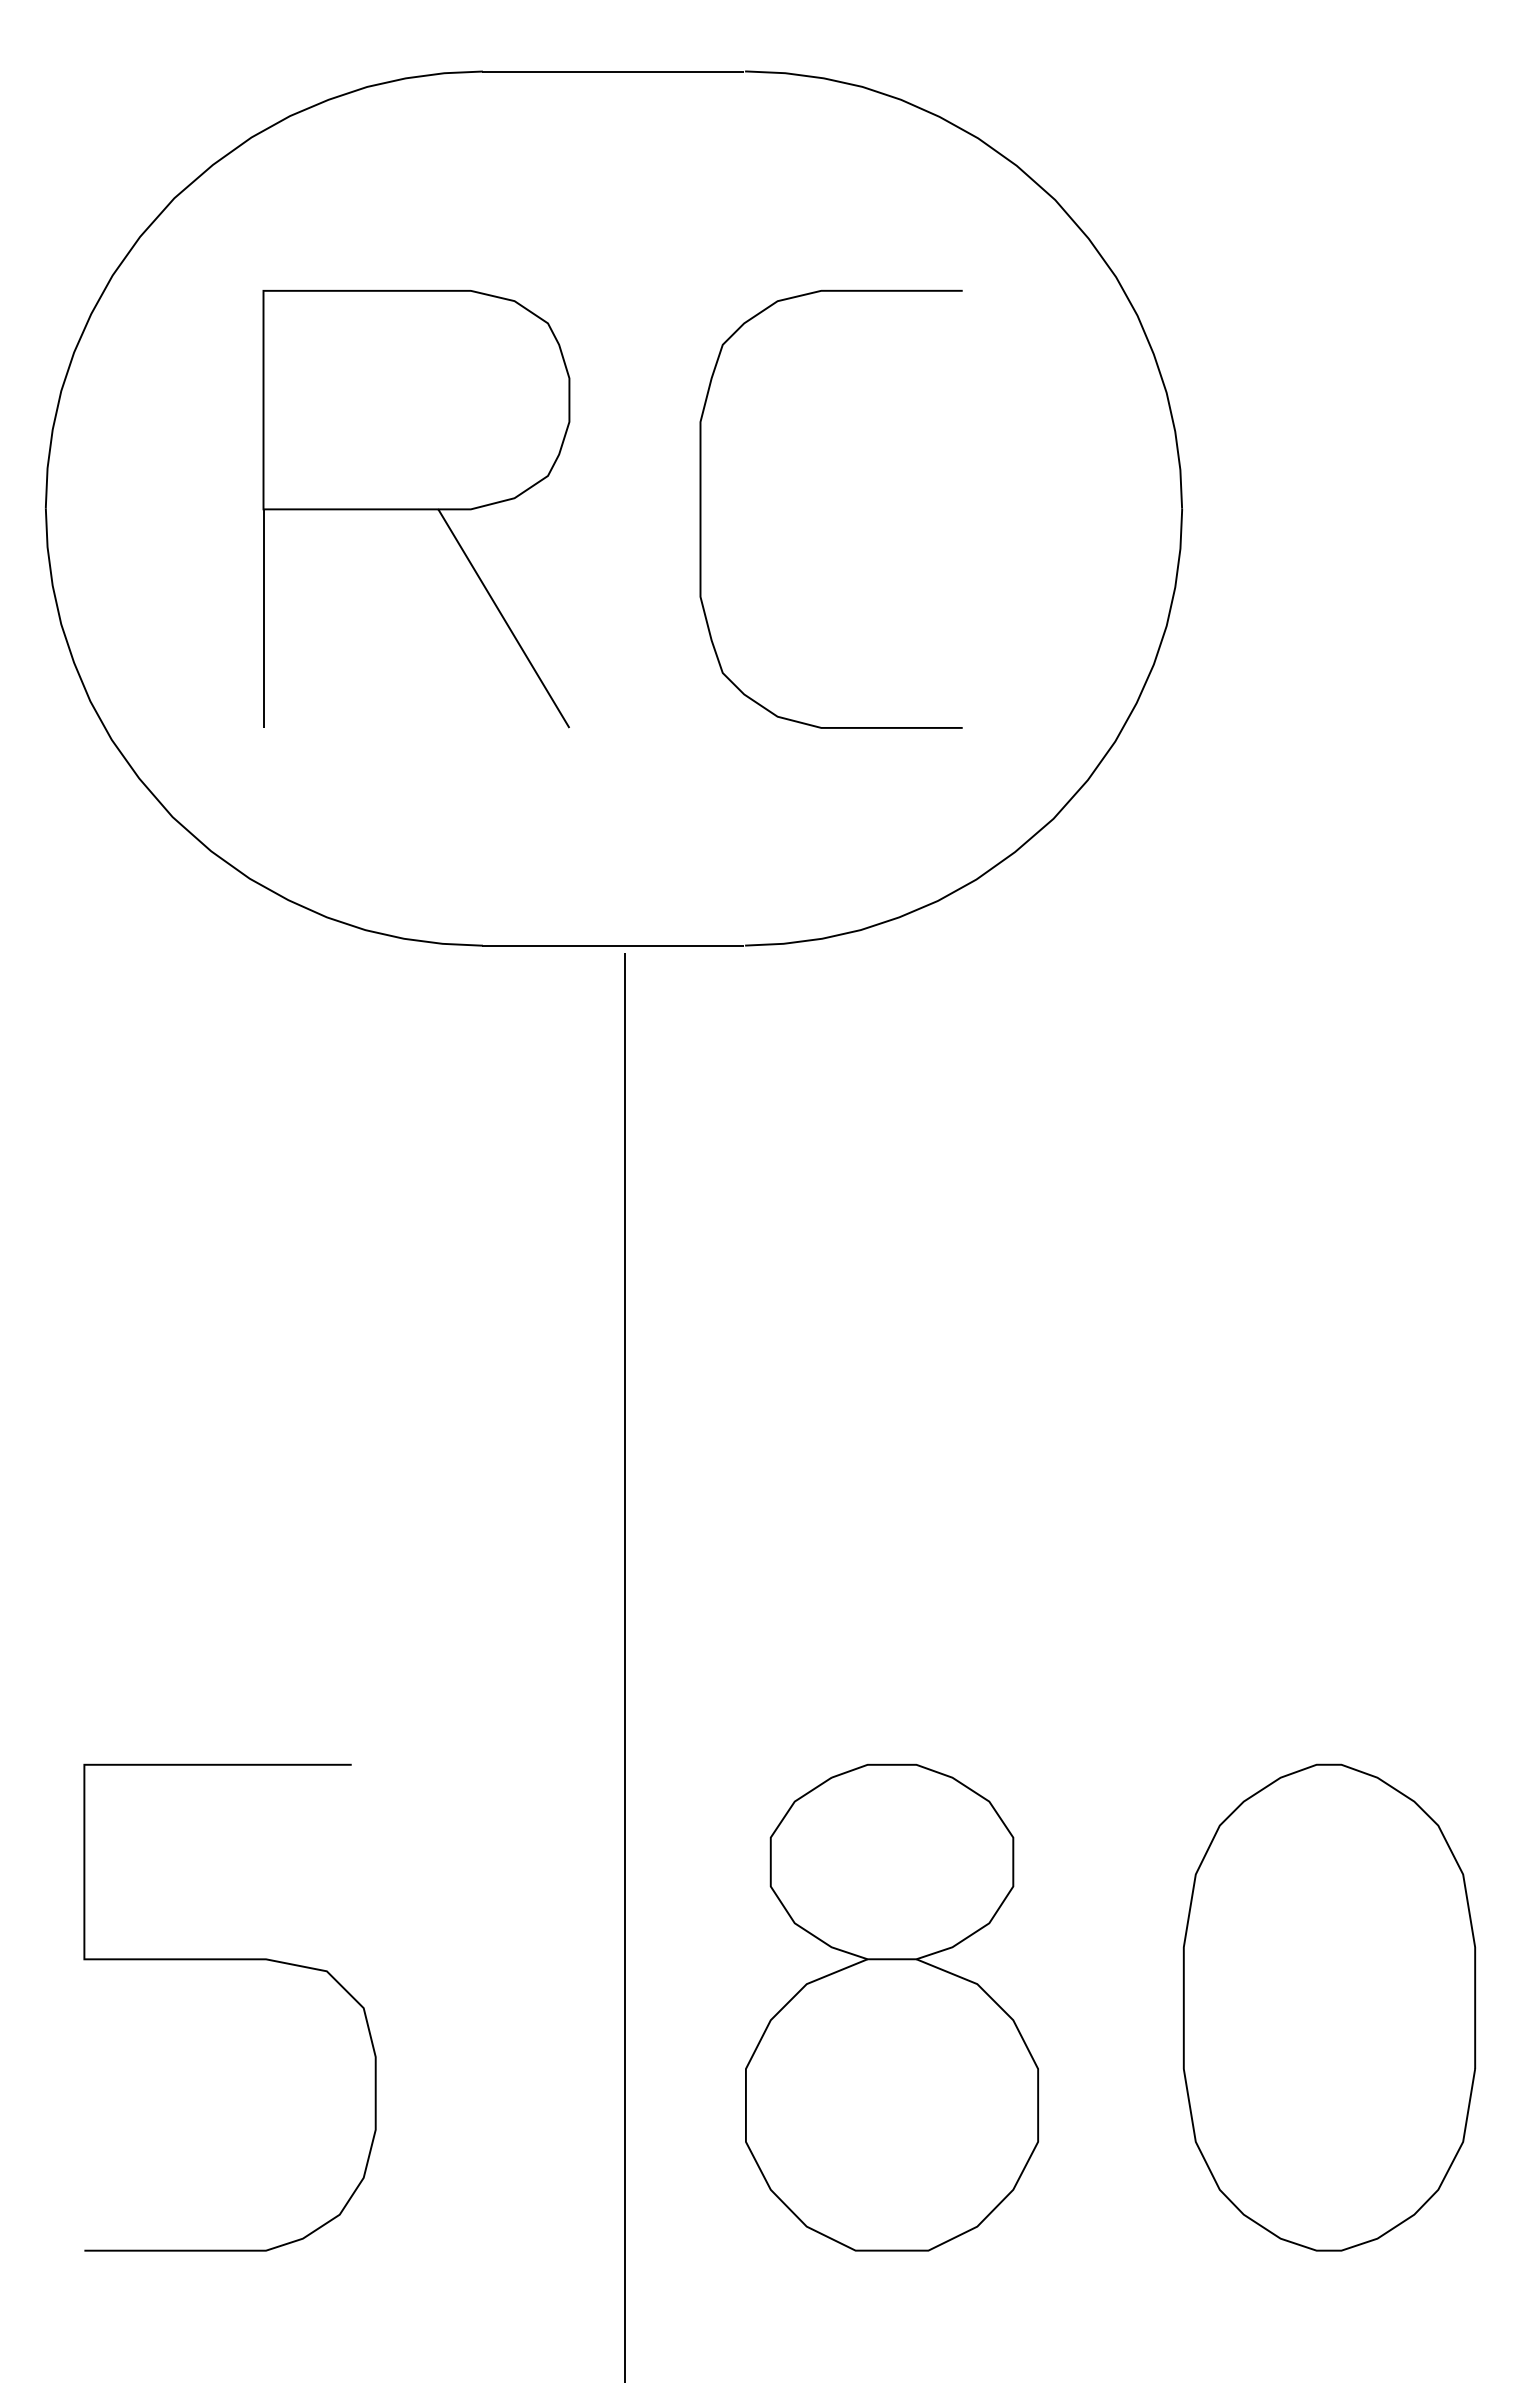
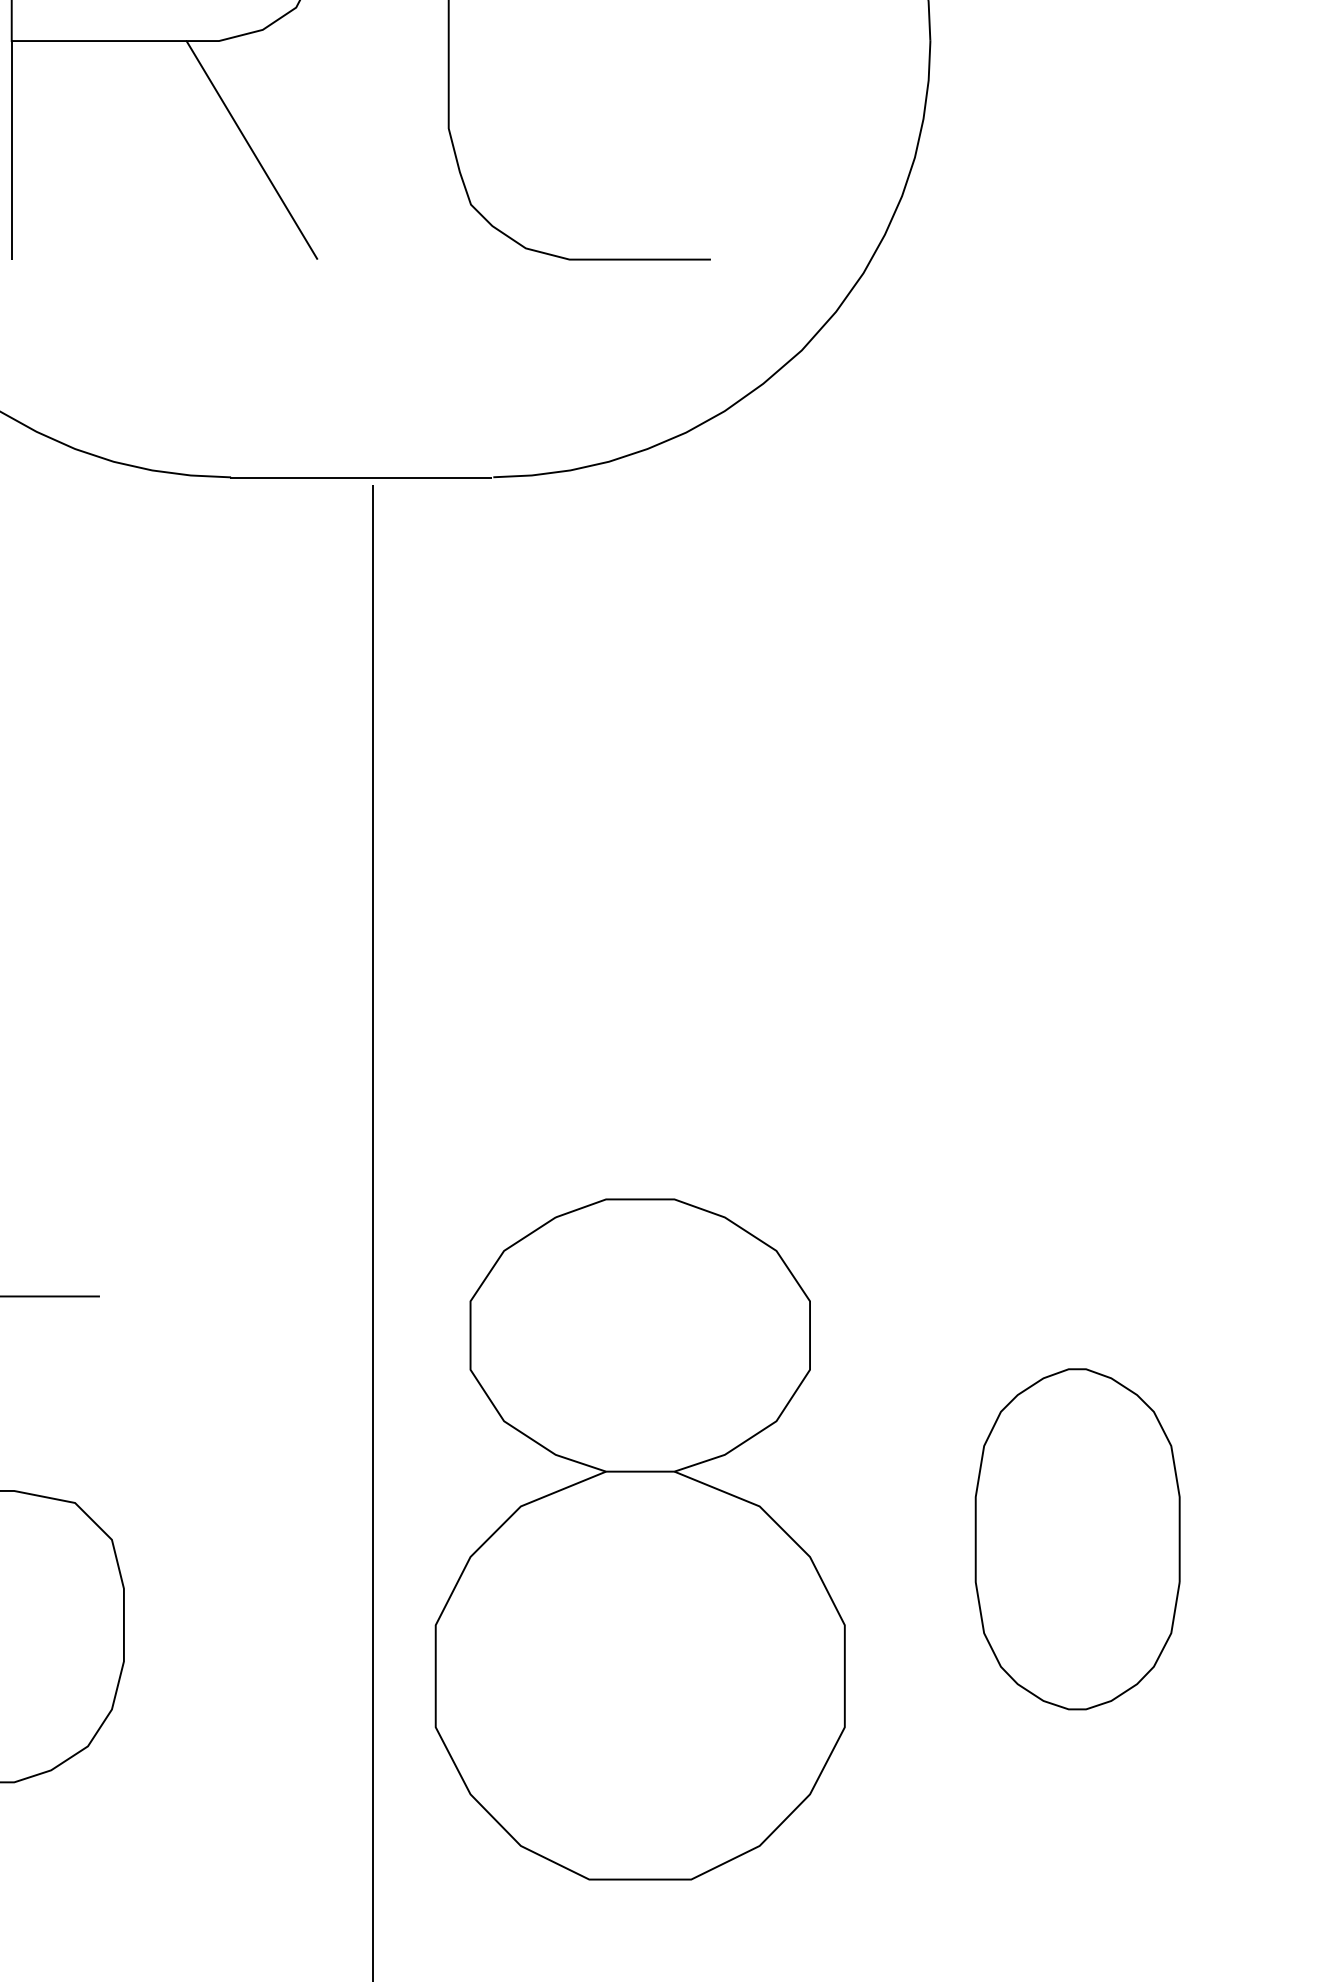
part: (891, 2007) -> (639, 1539), size x1.4
part: (1329, 2007) -> (1077, 1539), size x0.7

